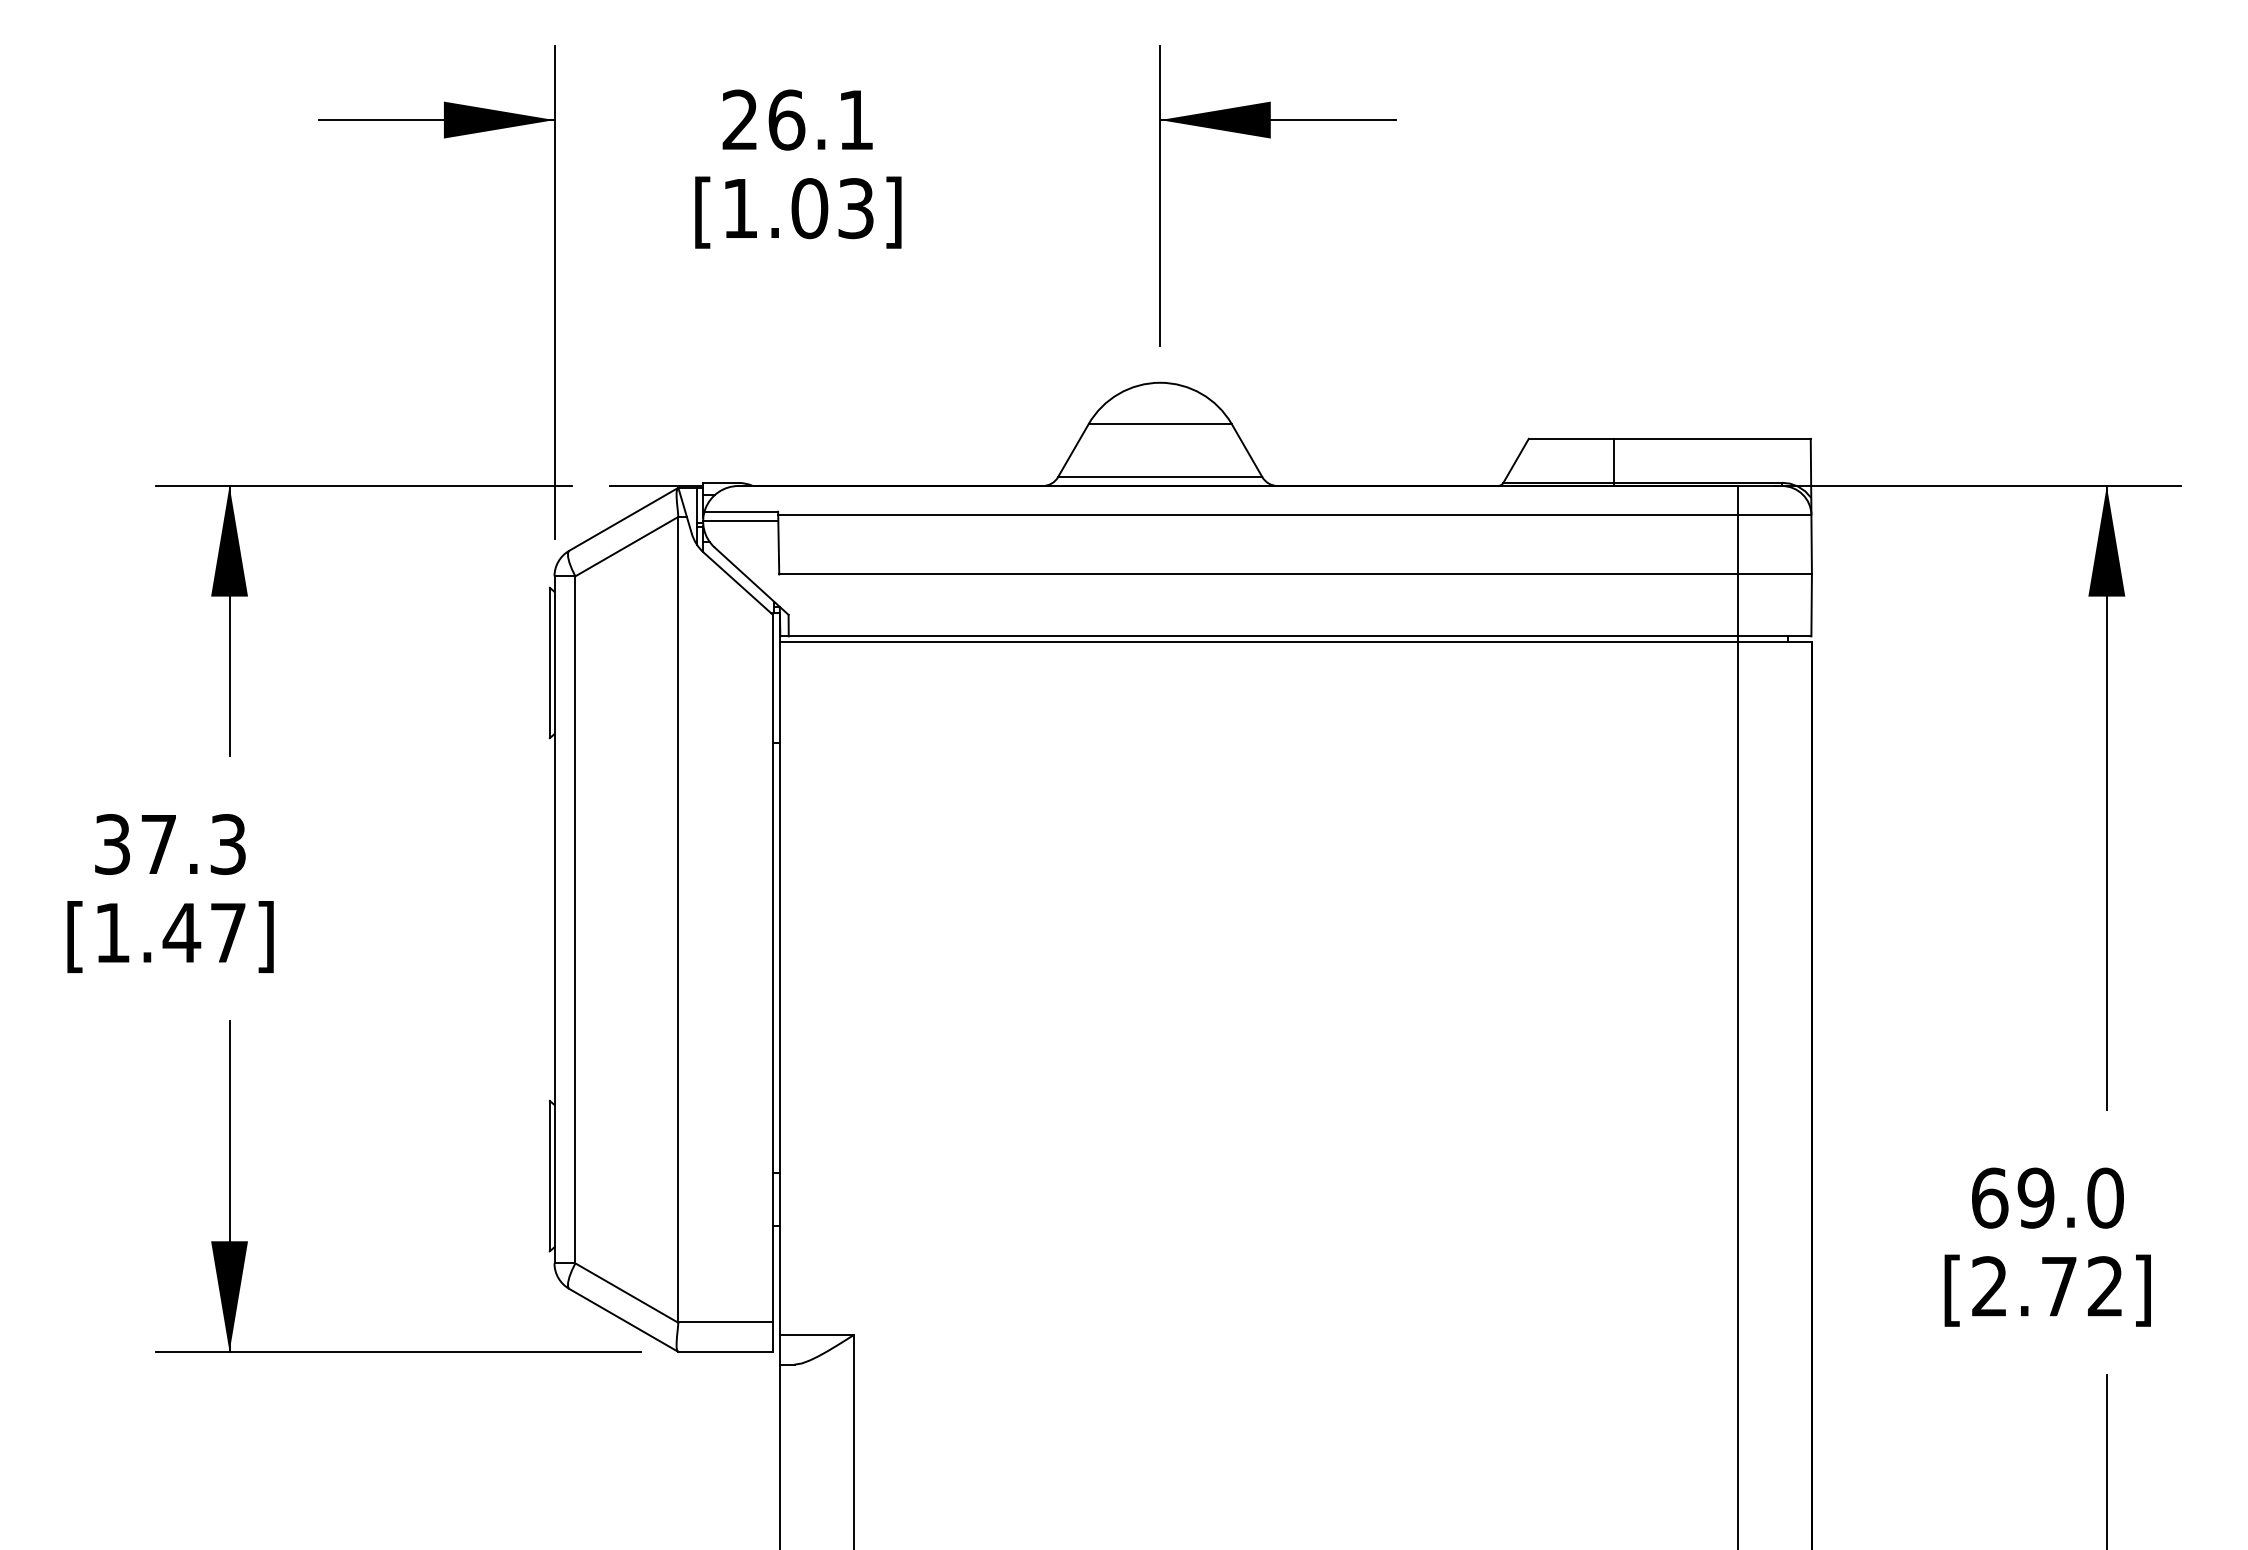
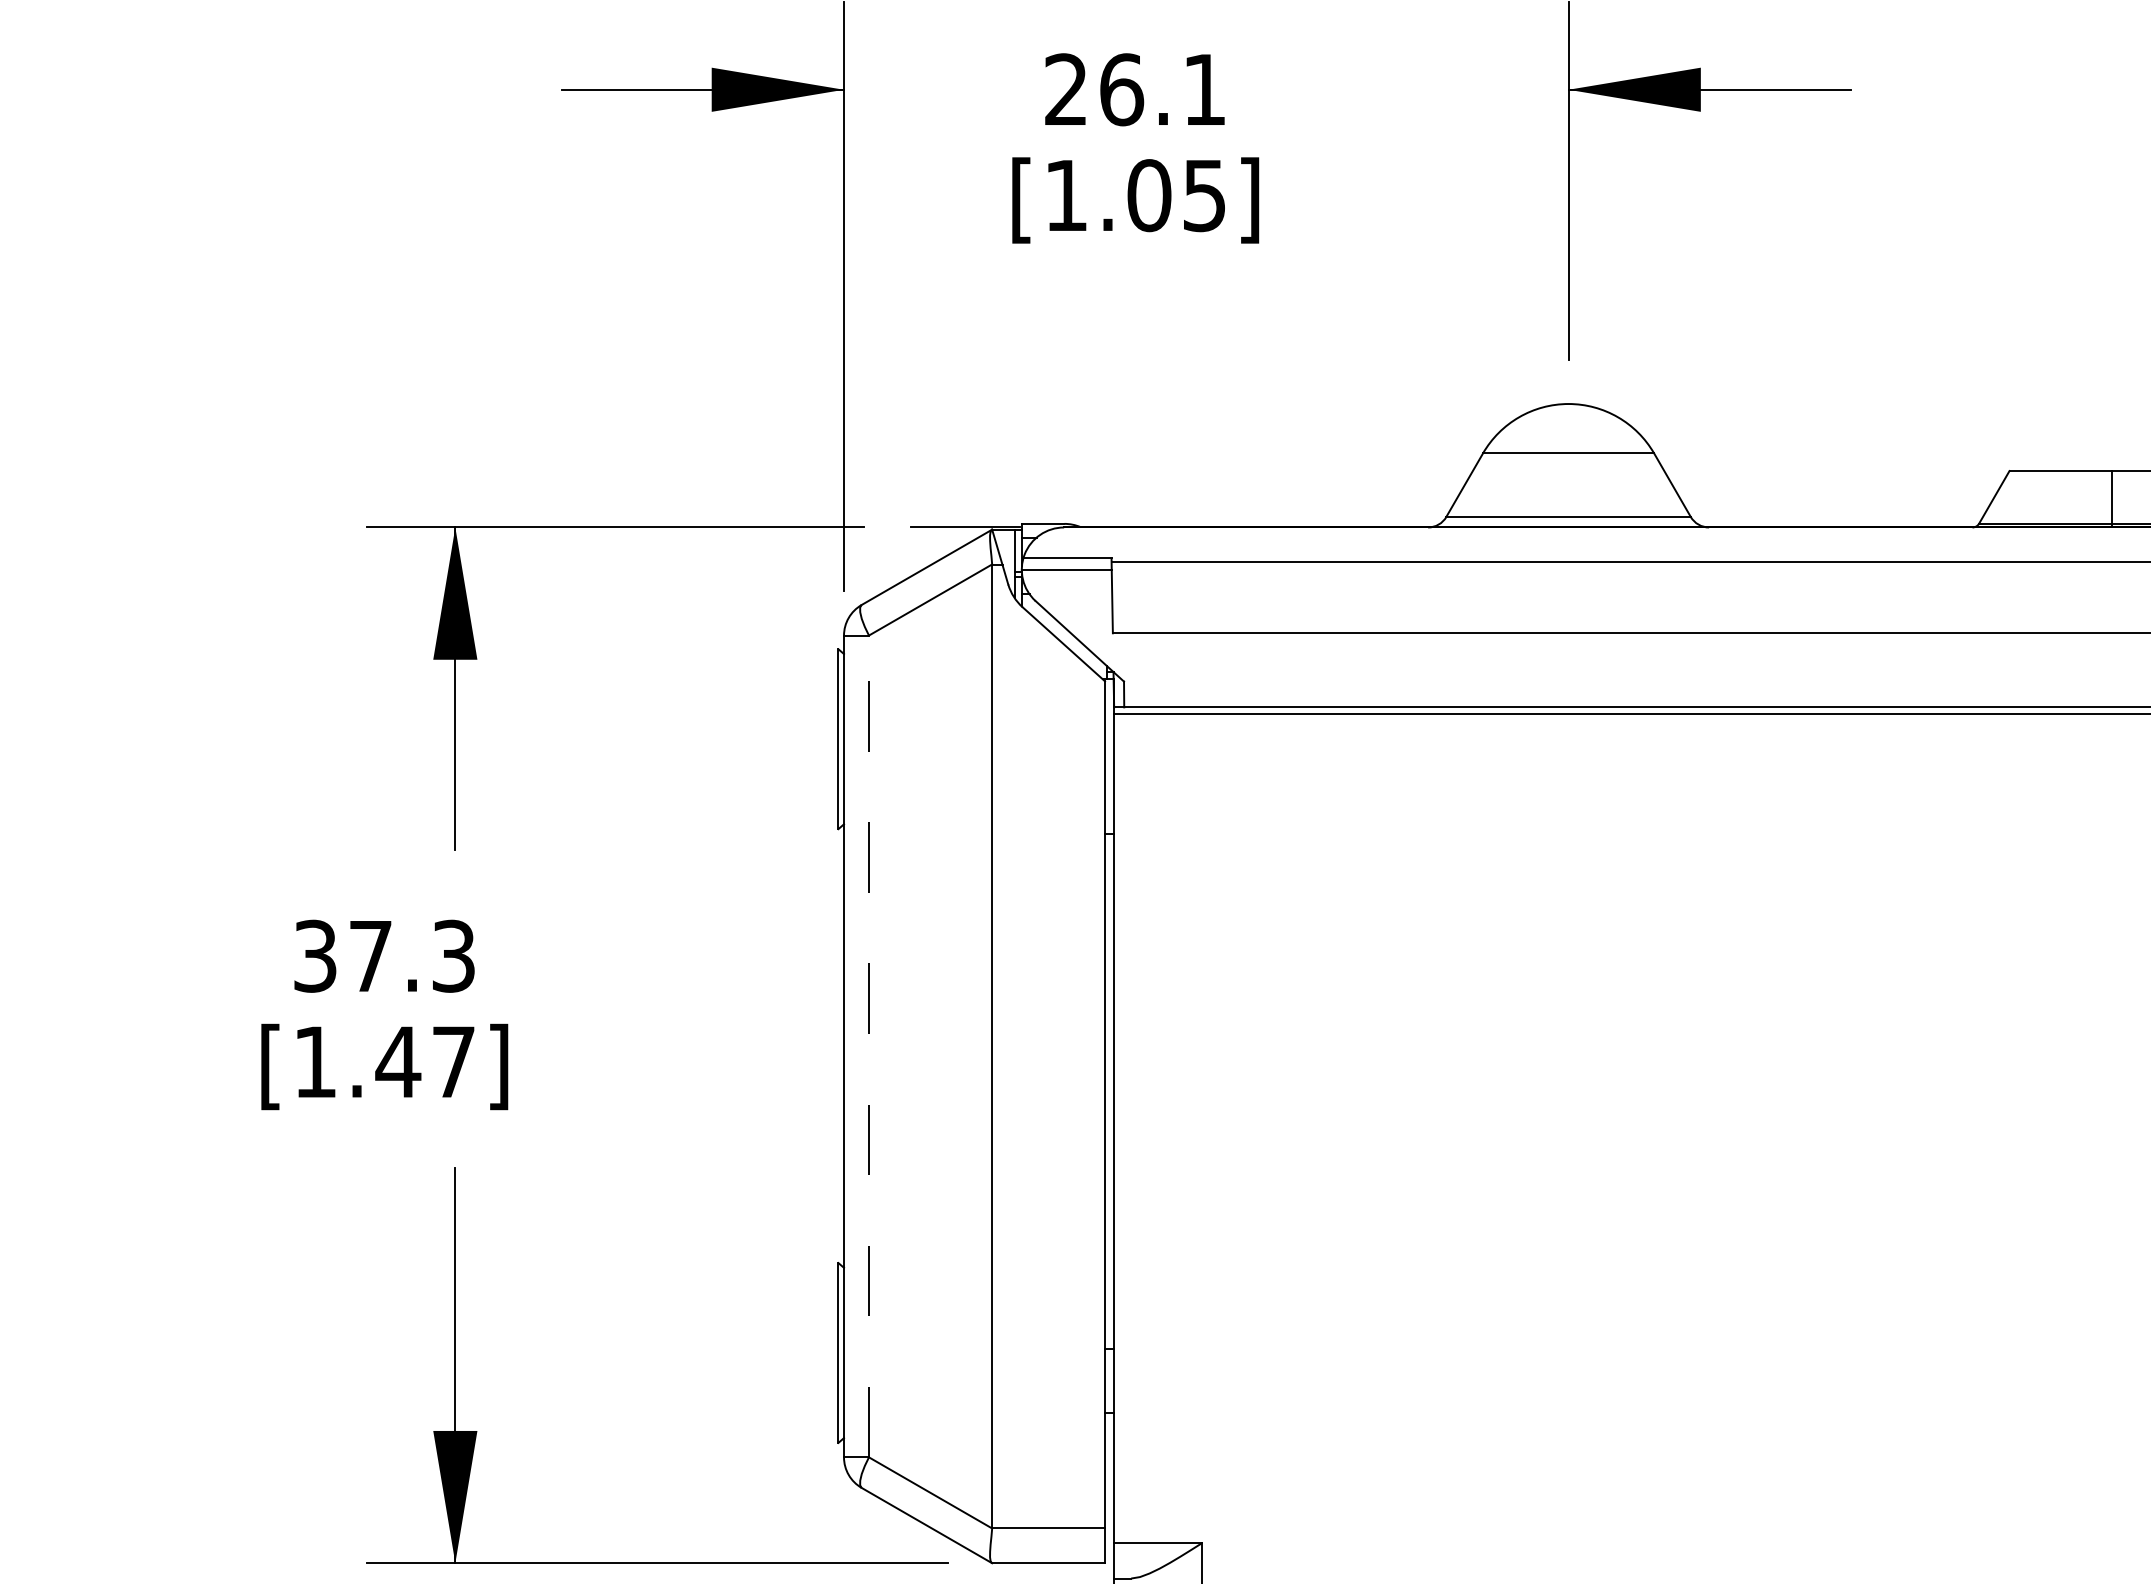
text: (856, 208) -> (1205, 195), [1.03] -> [1.05]
line: (575, 919) -> (869, 1046), solid -> dashed

